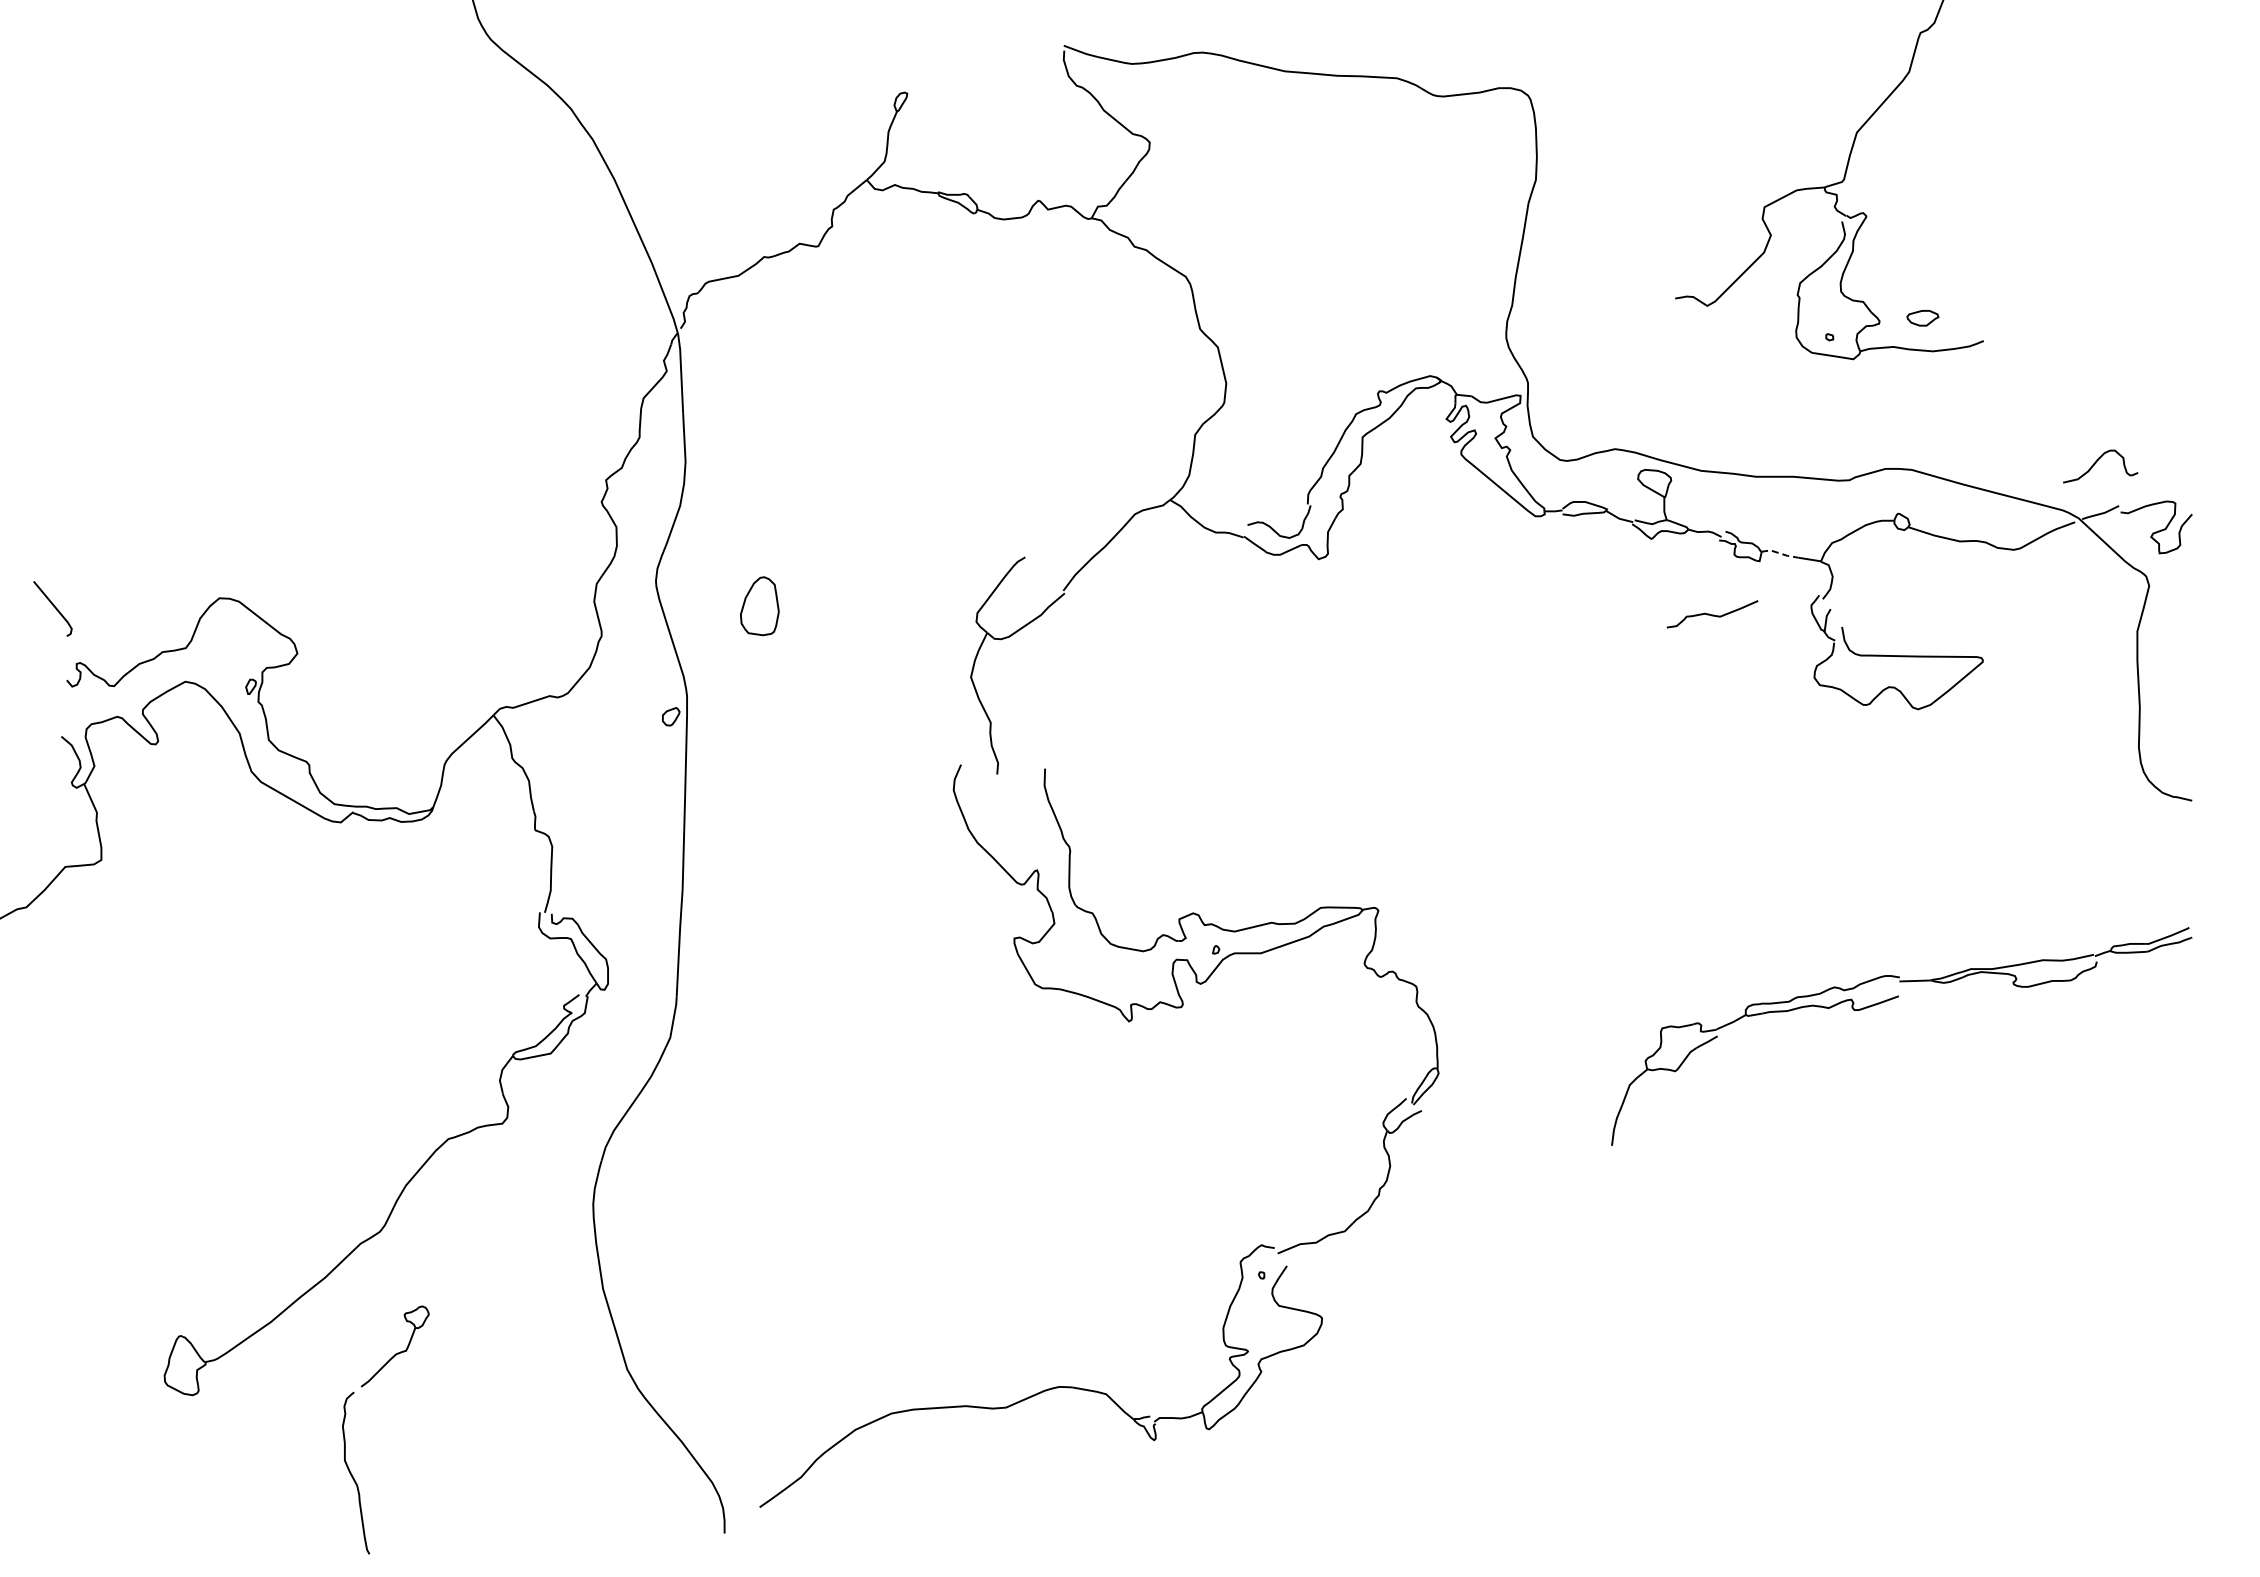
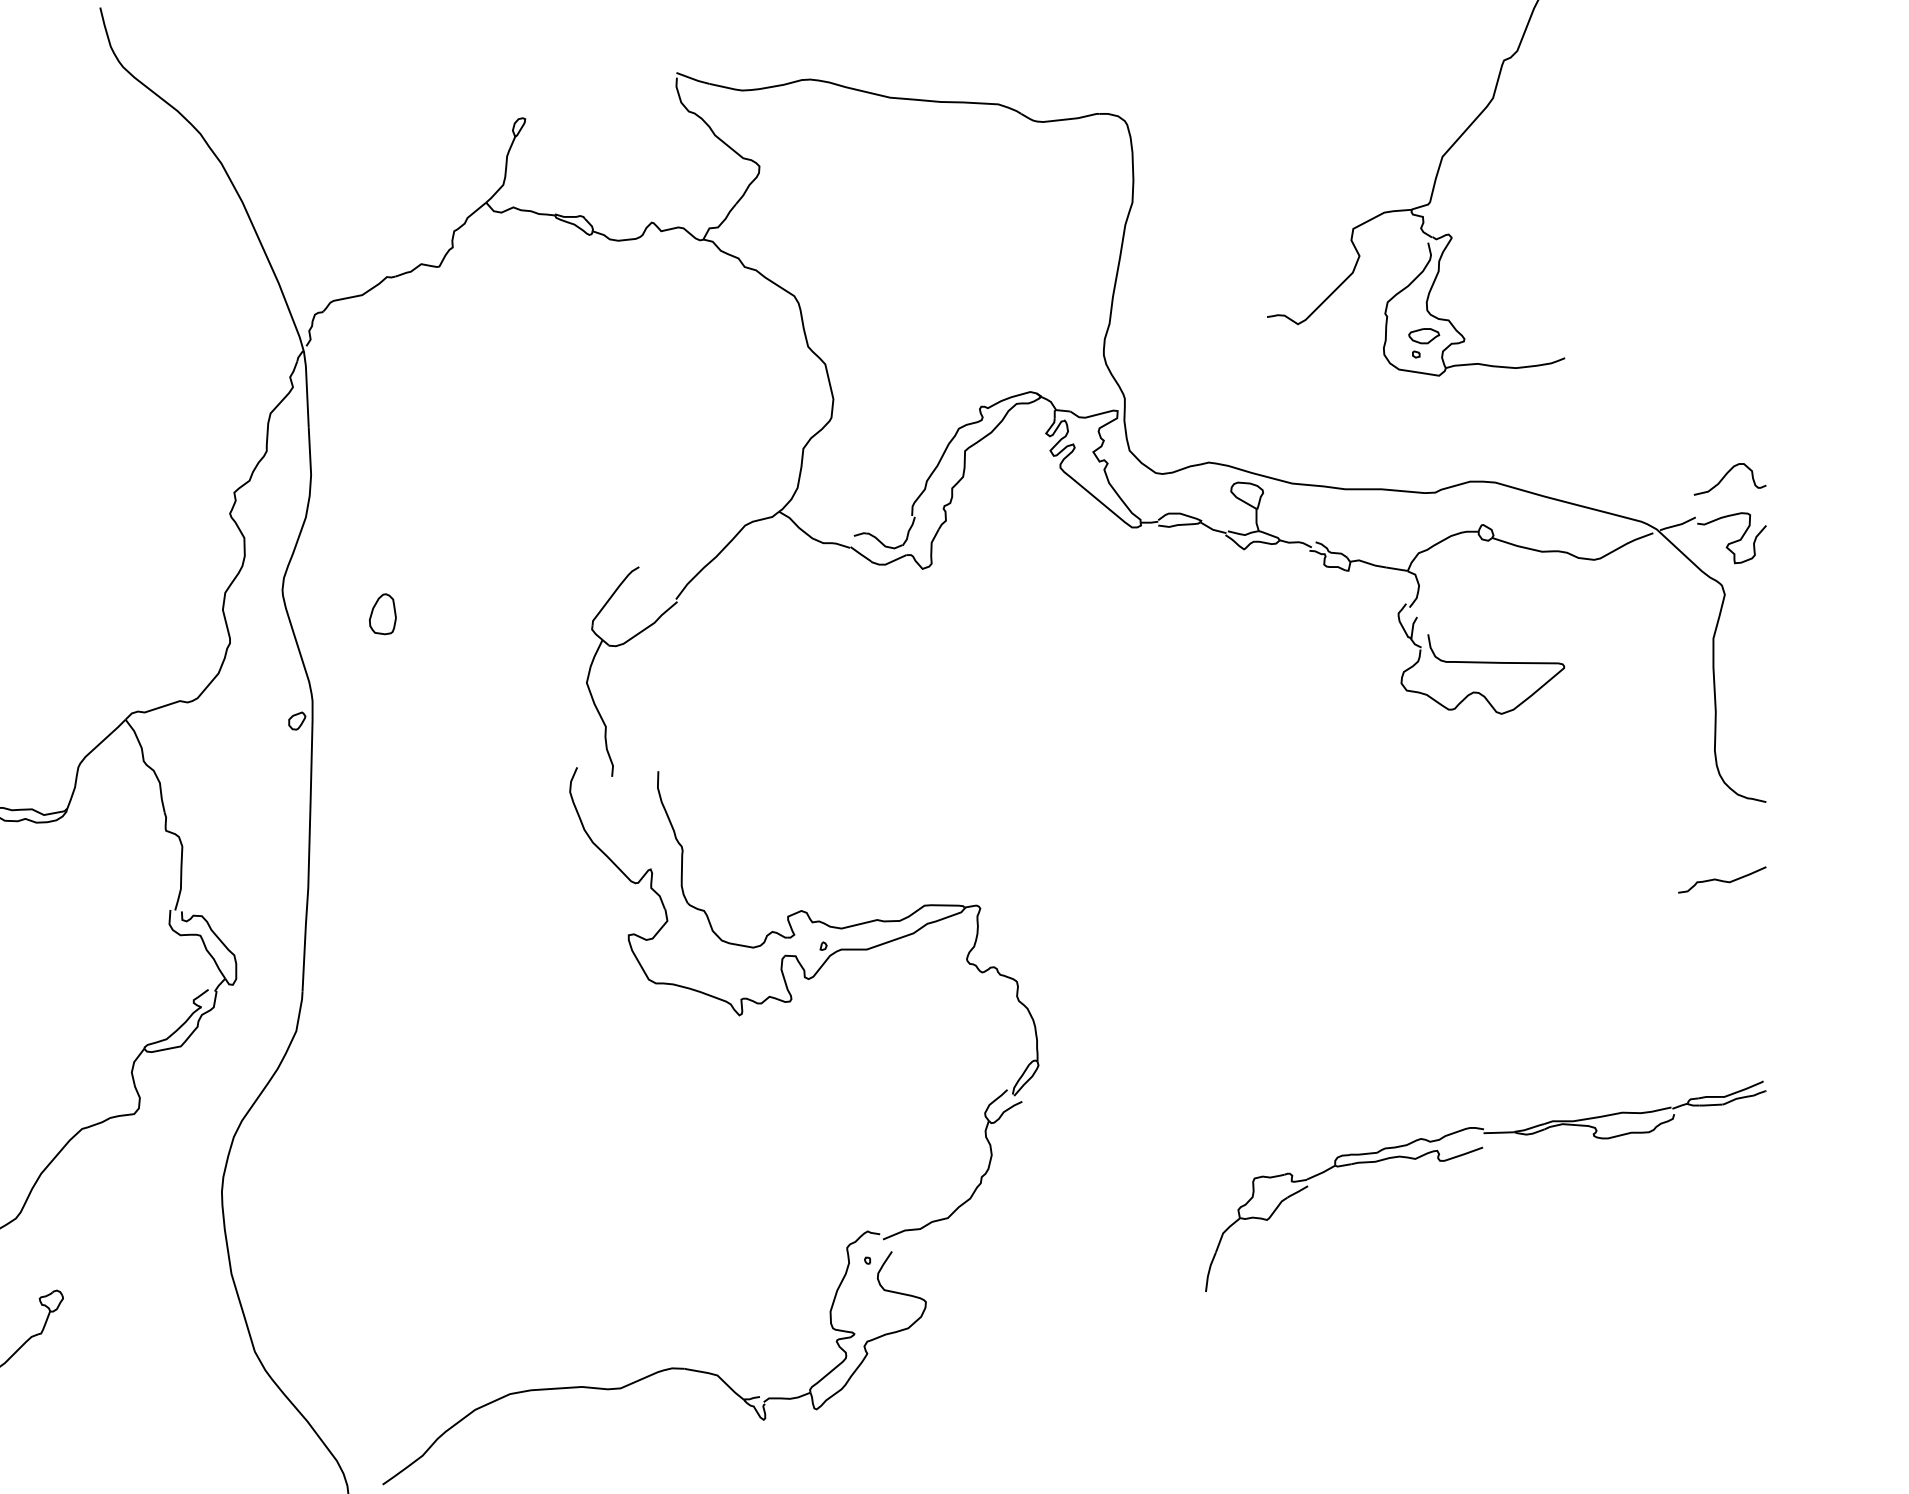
part: (1922, 318) -> (1423, 336), moved
curve: (2096, 463) -> (1726, 476), moved
line: (1779, 553) -> (1367, 563), dashed -> solid
part: (759, 605) -> (382, 613), size x0.71
curve: (1712, 614) -> (1722, 880), moved
part: (1890, 1000) -> (1474, 1151), moved

